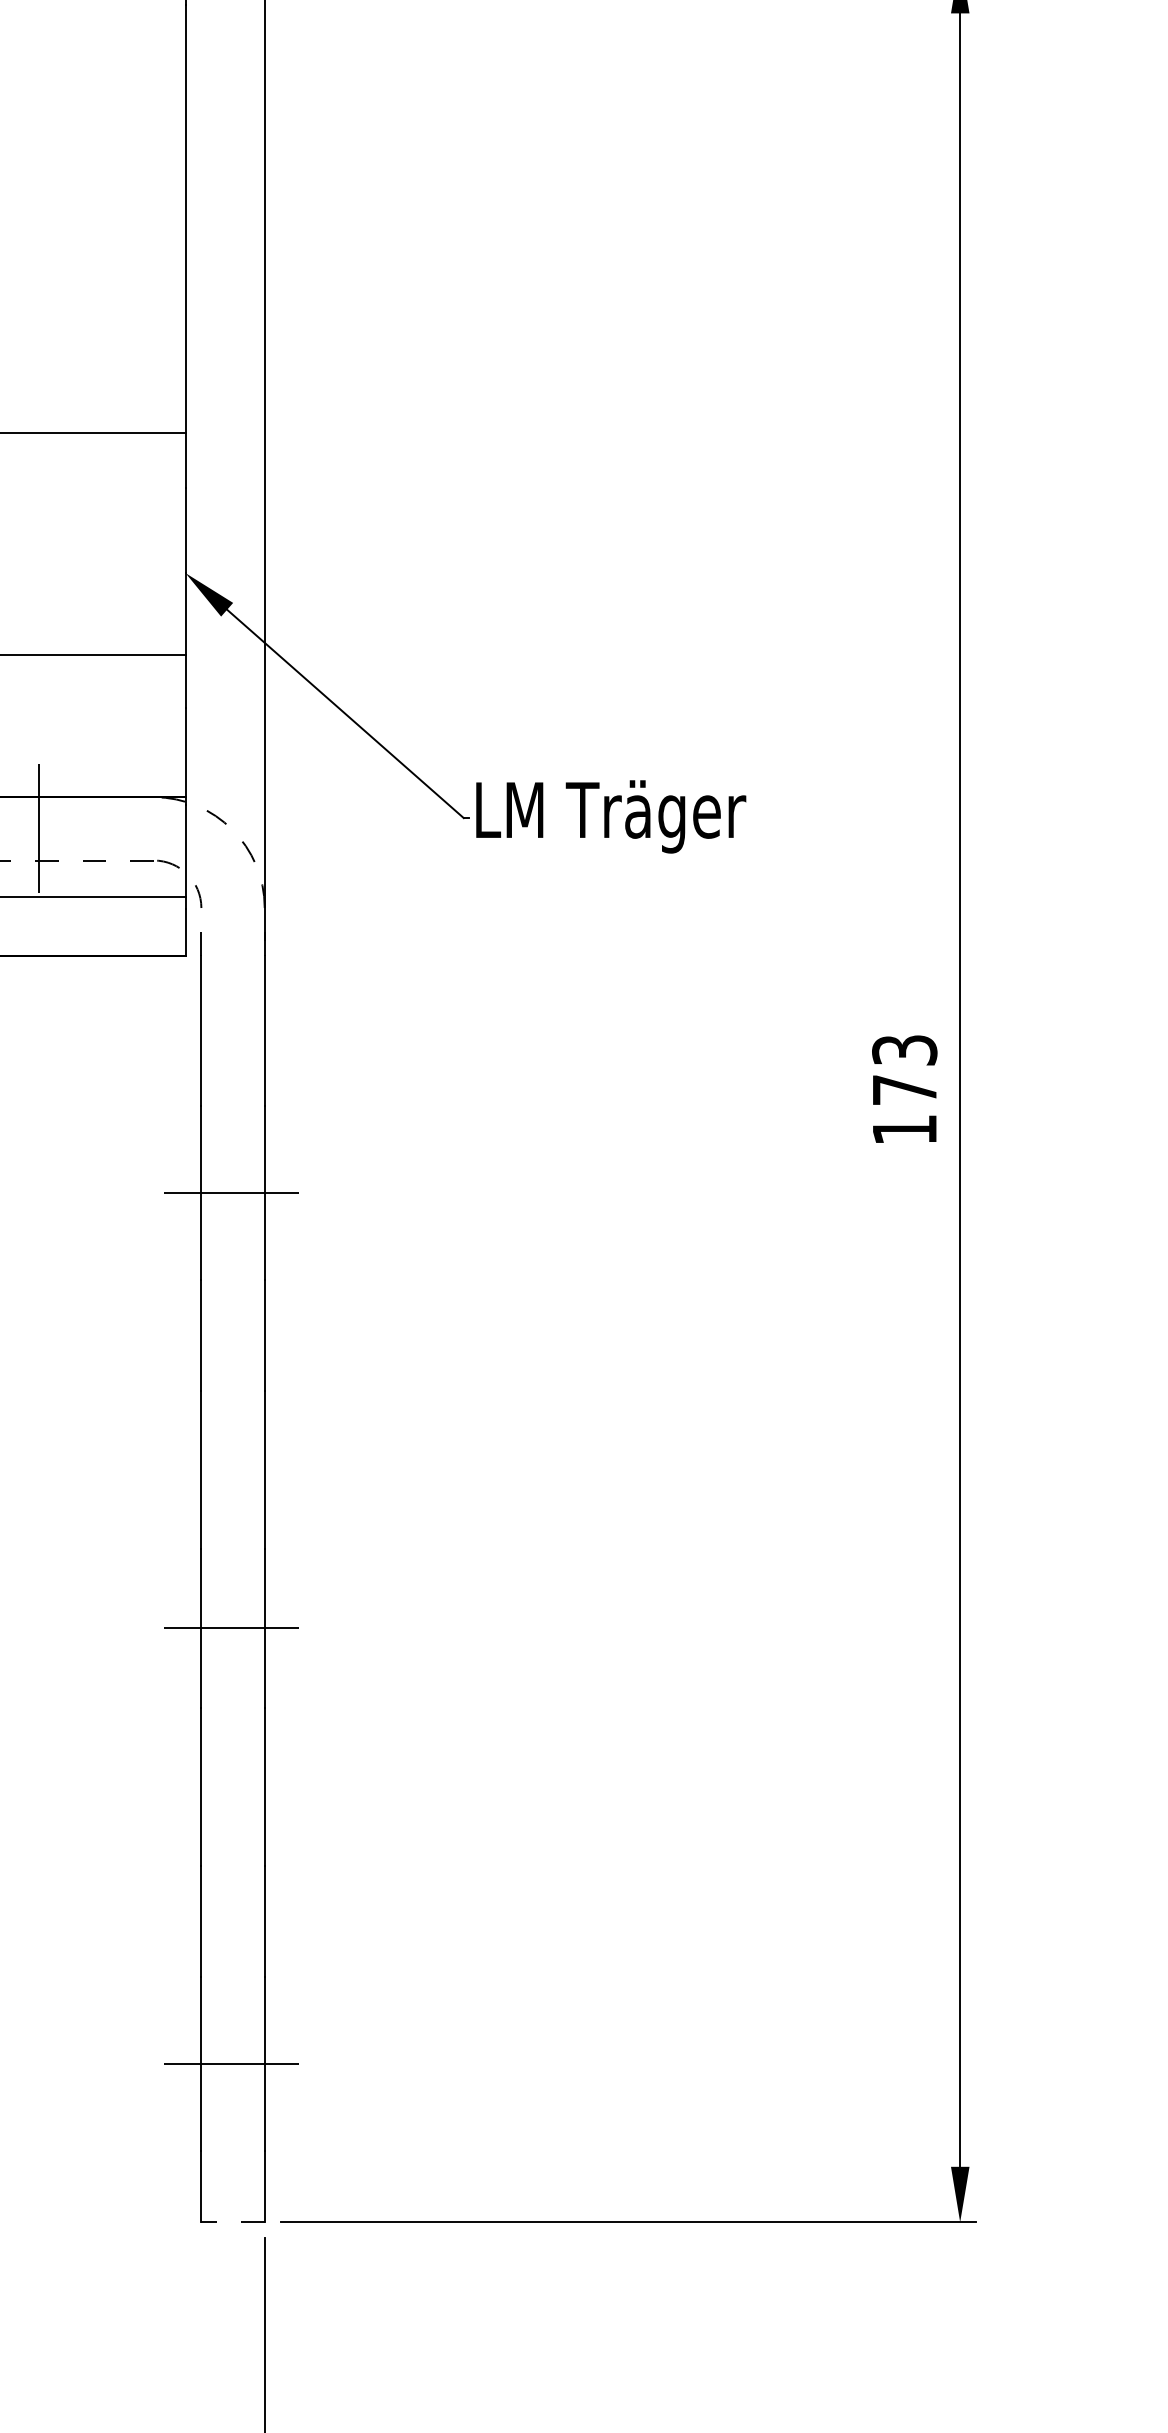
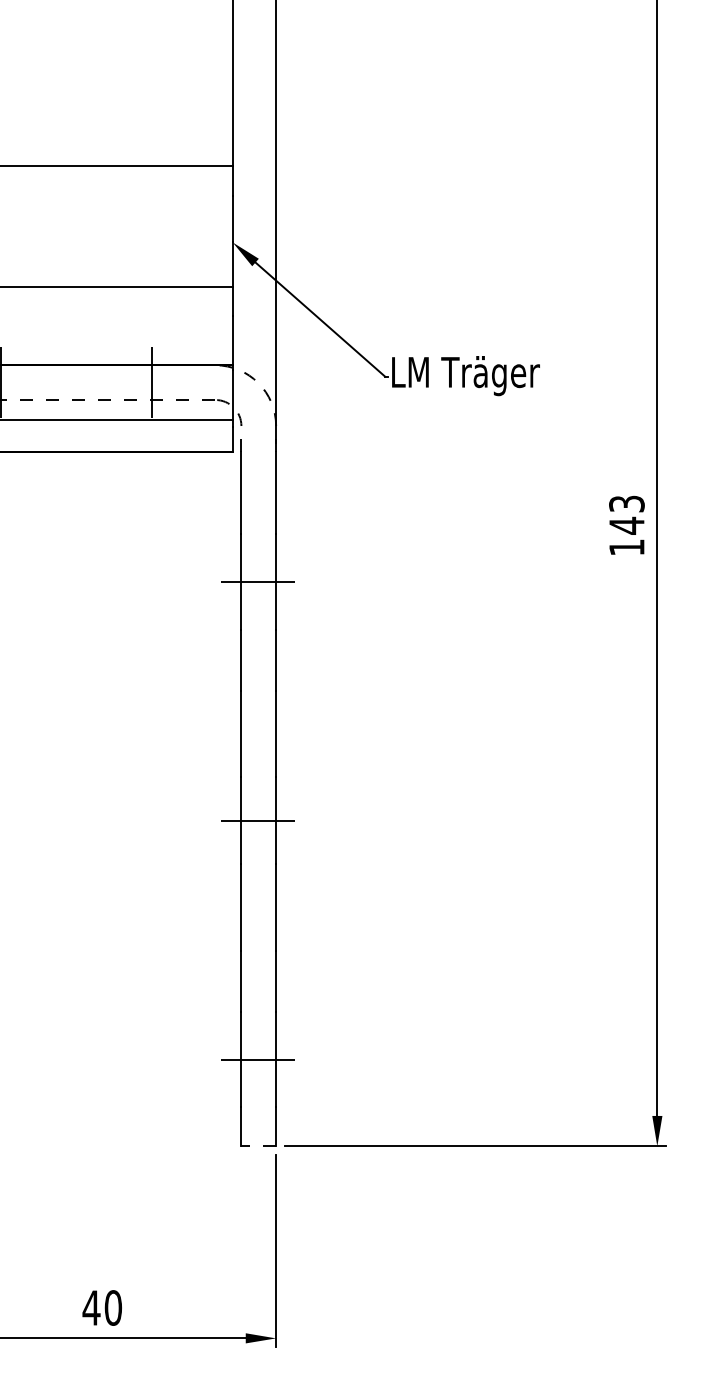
text: (903, 1089) -> (626, 525), 173 -> 143

